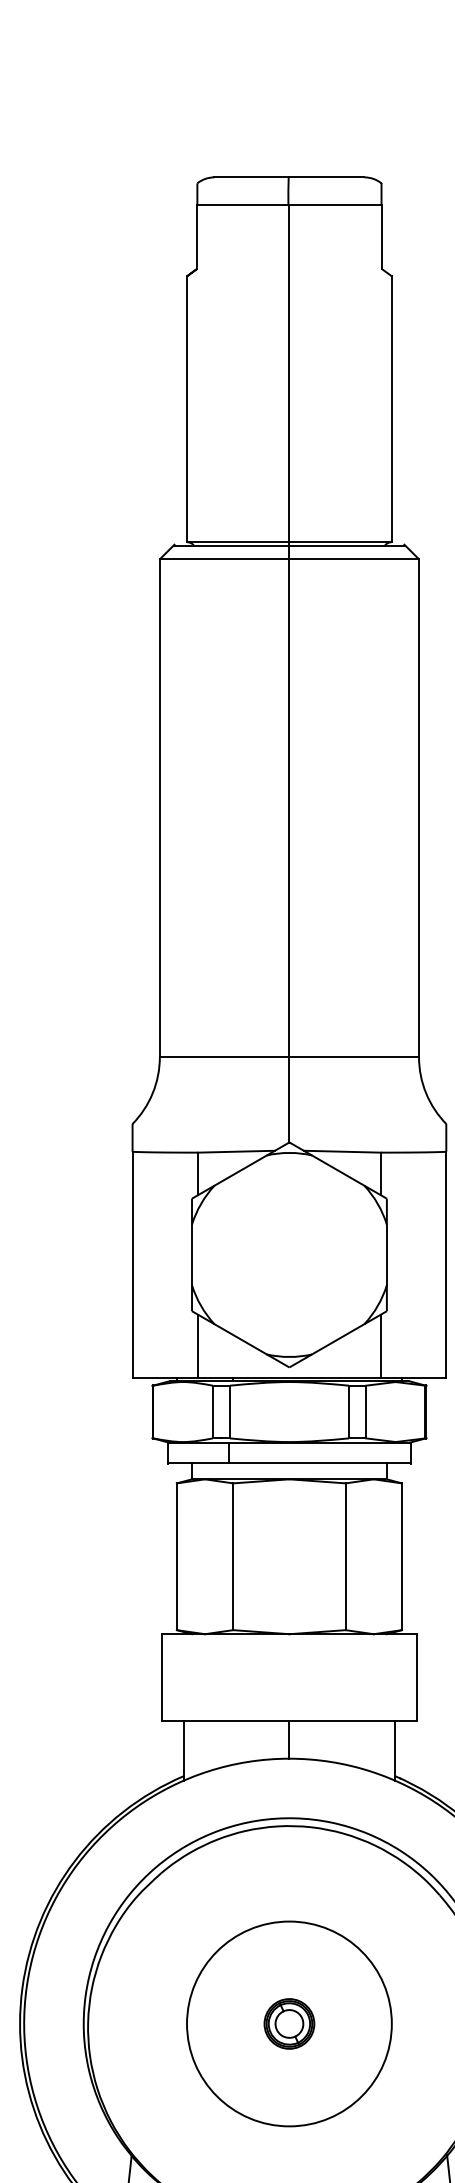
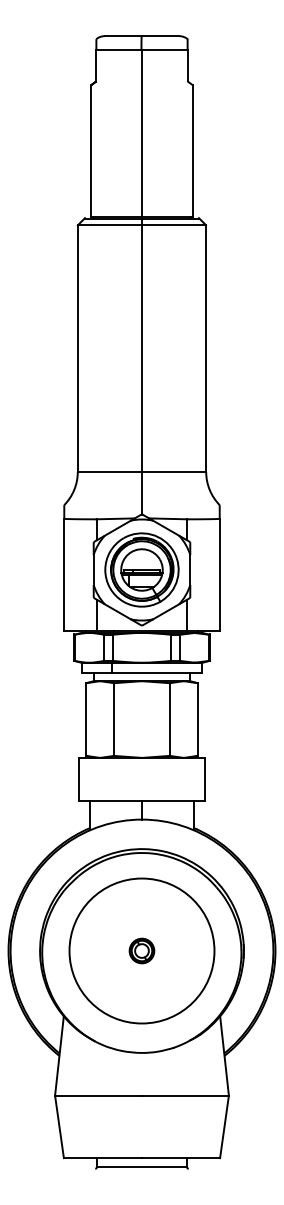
part: (288, 1253) -> (141, 569), added
circle: (288, 2022) -> (141, 950), size x1.43

